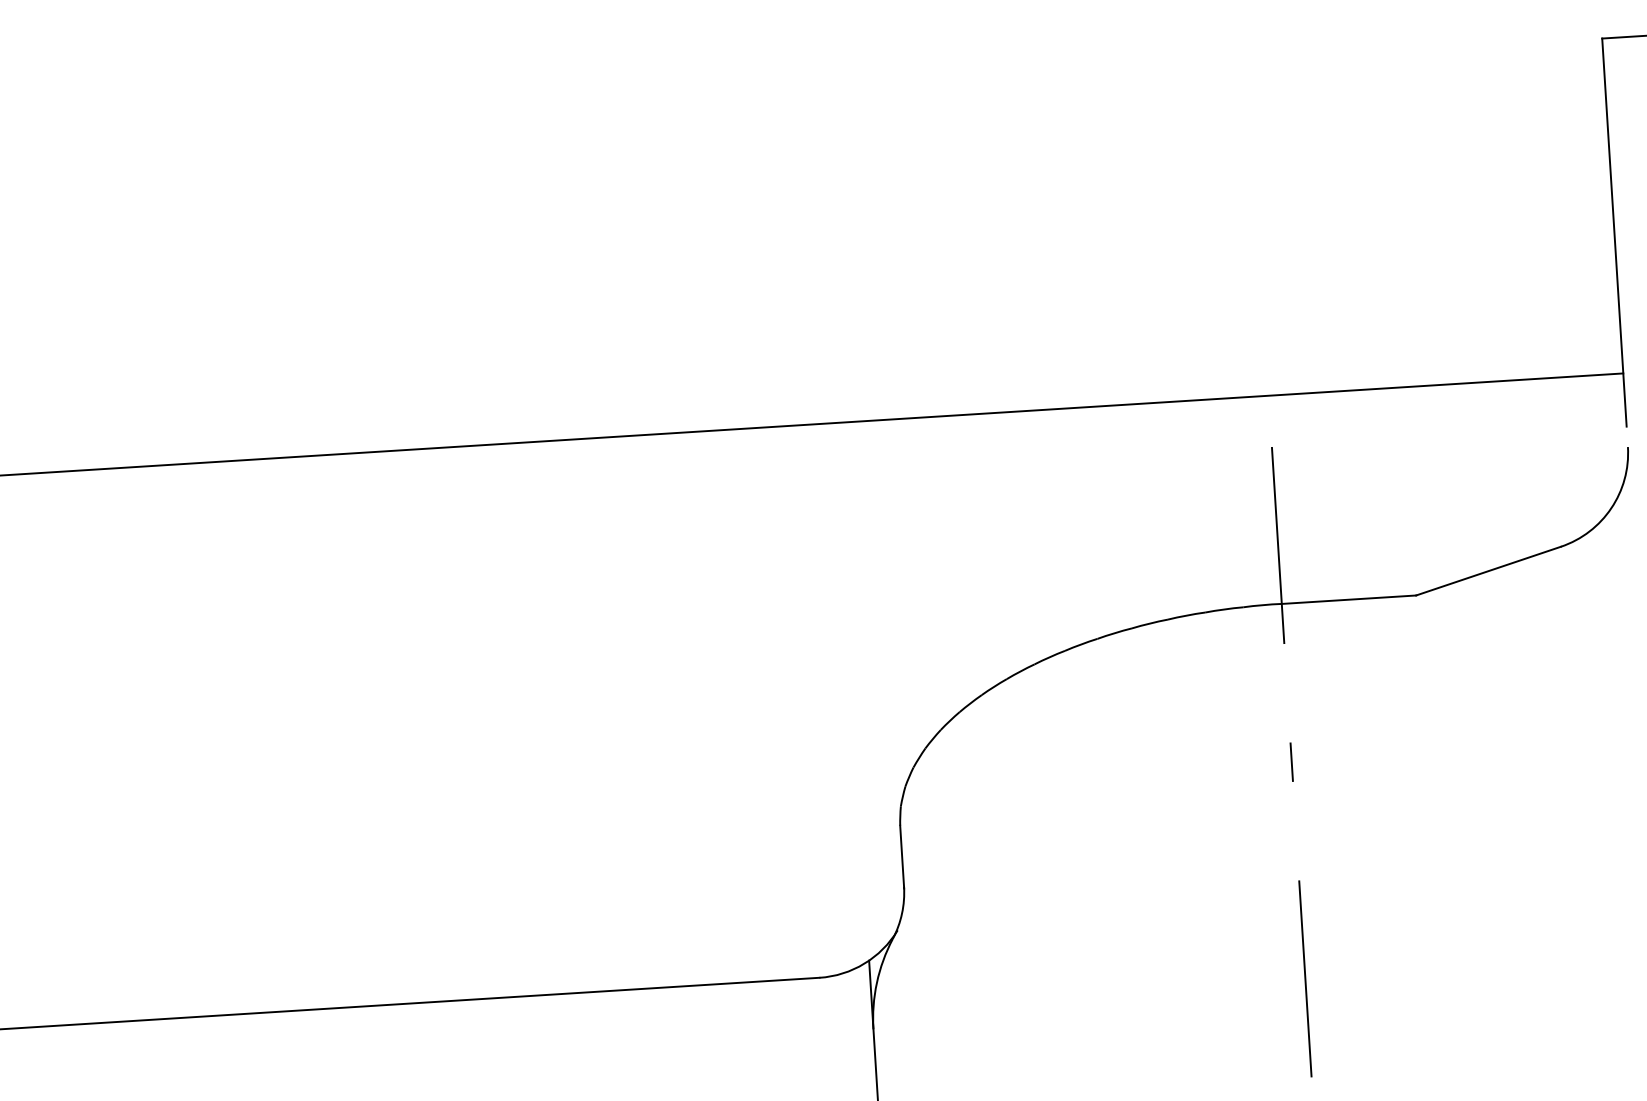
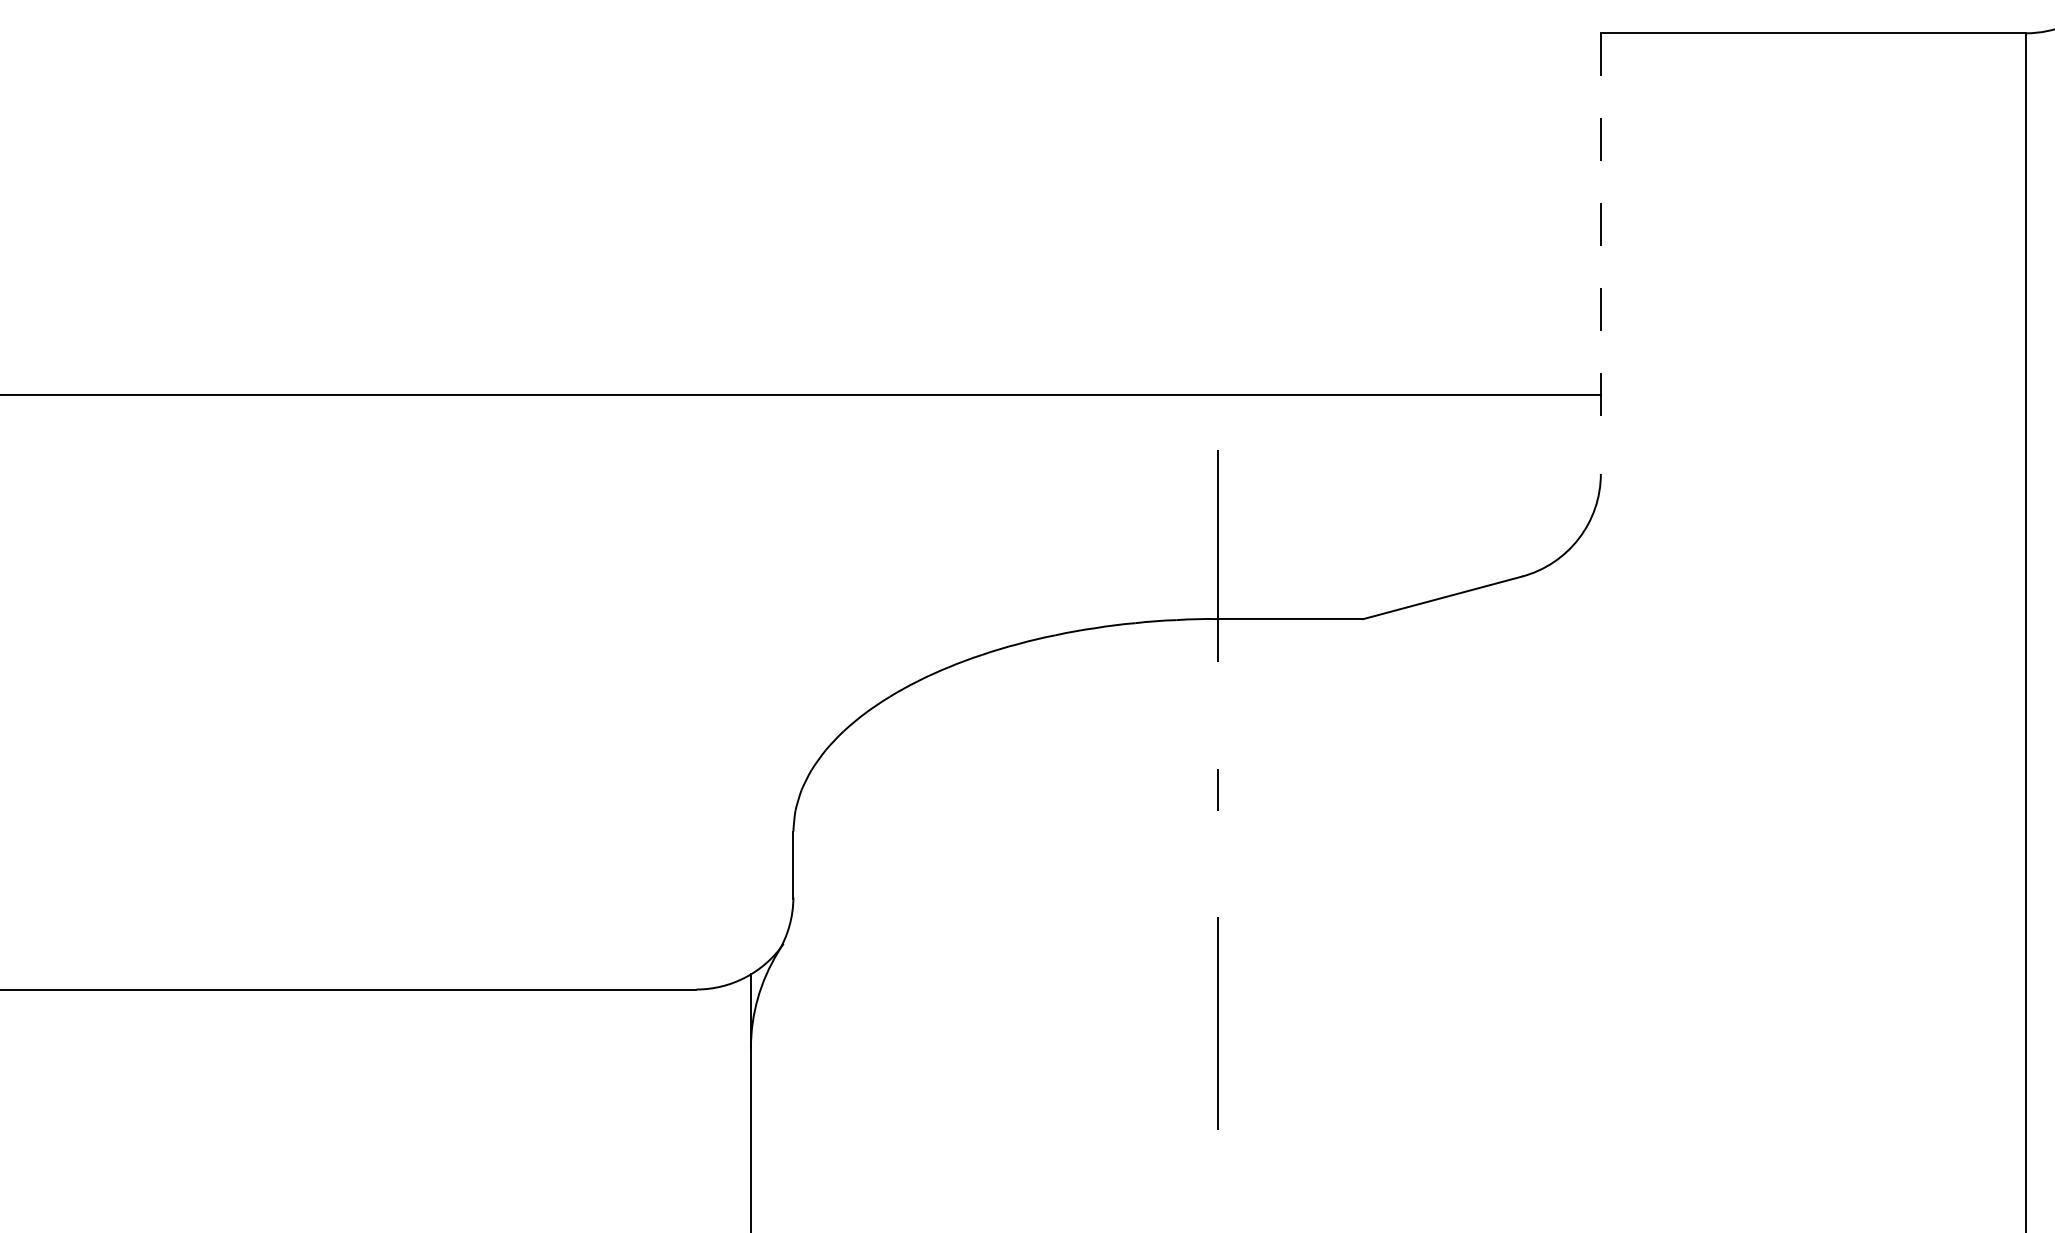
line: (1614, 233) -> (1600, 243), solid -> dashed

